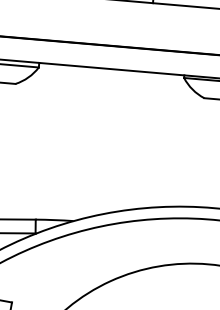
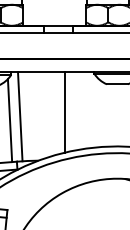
line: (126, 140) -> (64, 112), added
line: (48, 141) -> (20, 116), added
line: (29, 146) -> (9, 120), added

